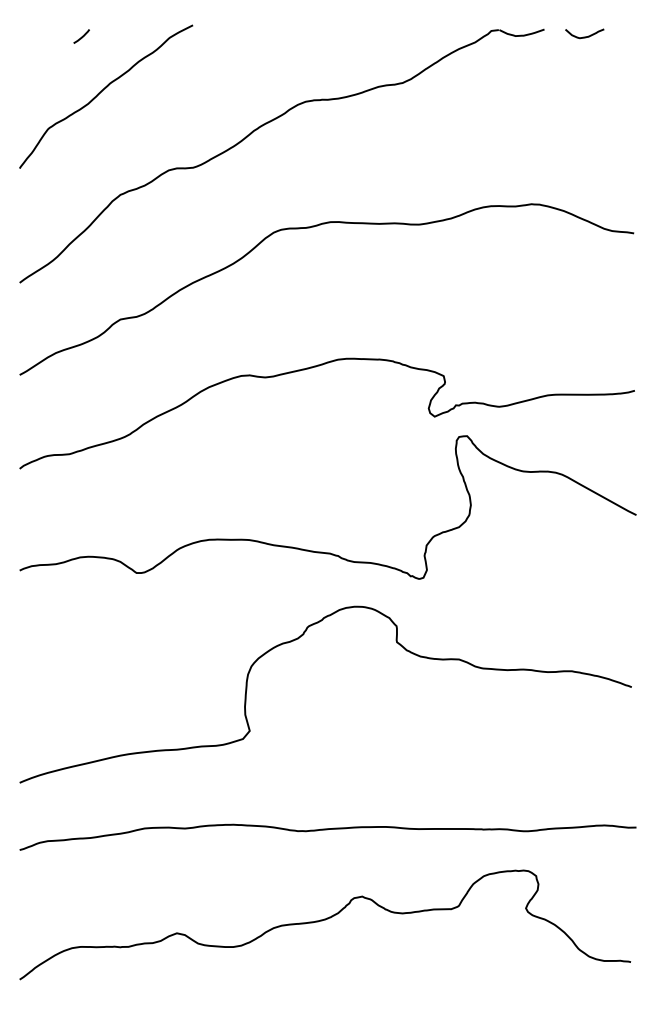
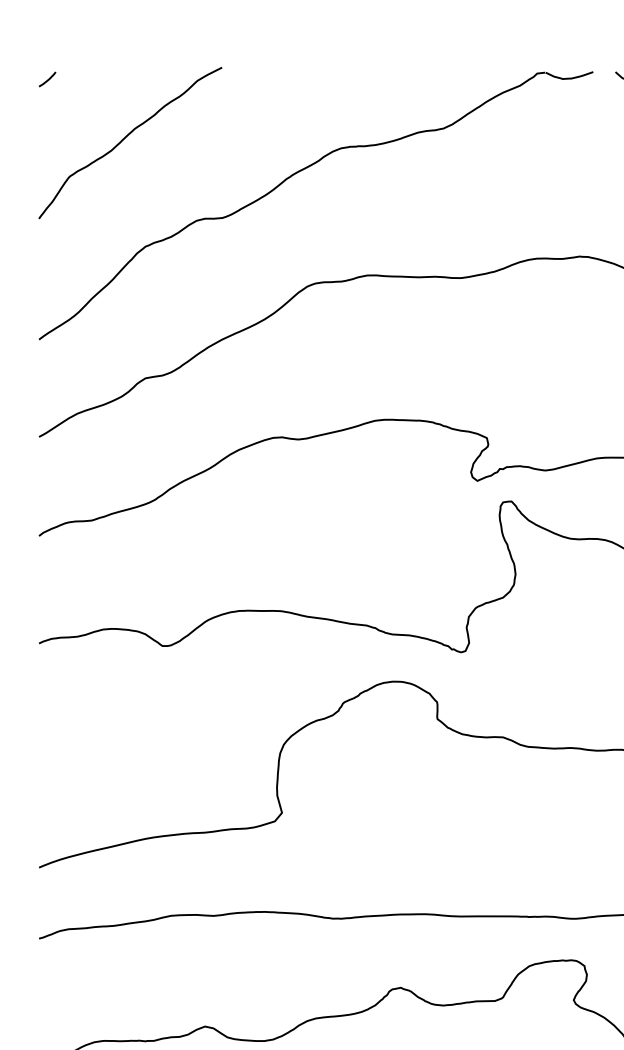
line: (81, 36) -> (47, 79), moved

